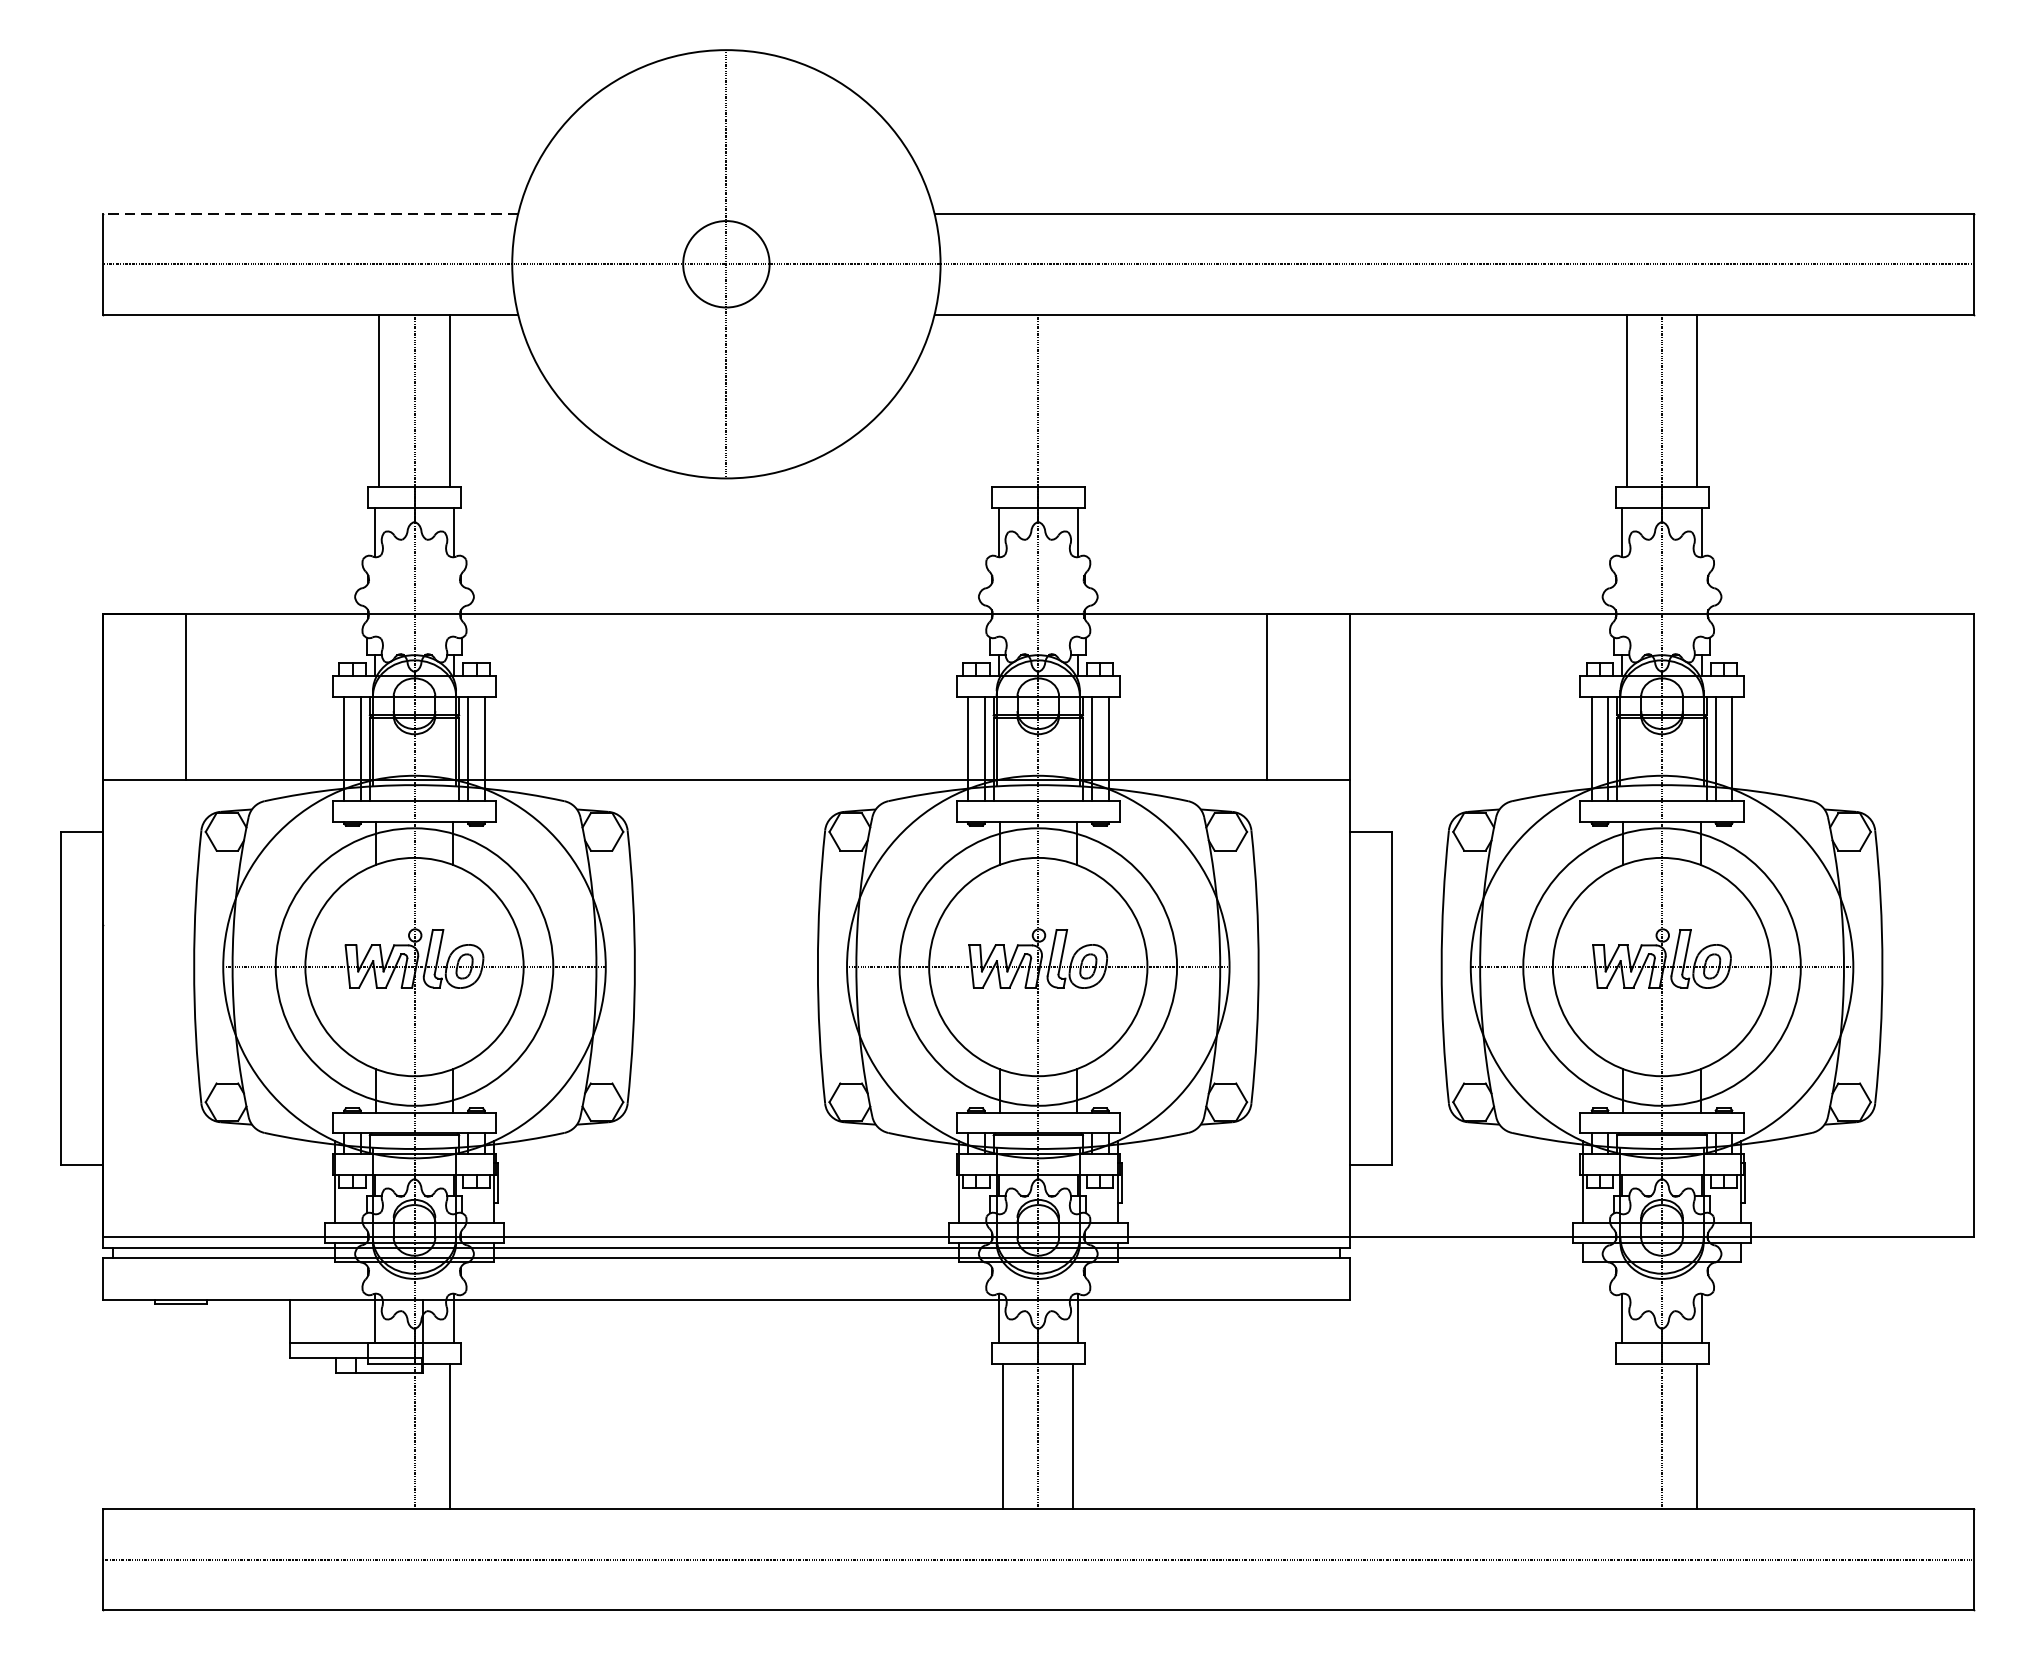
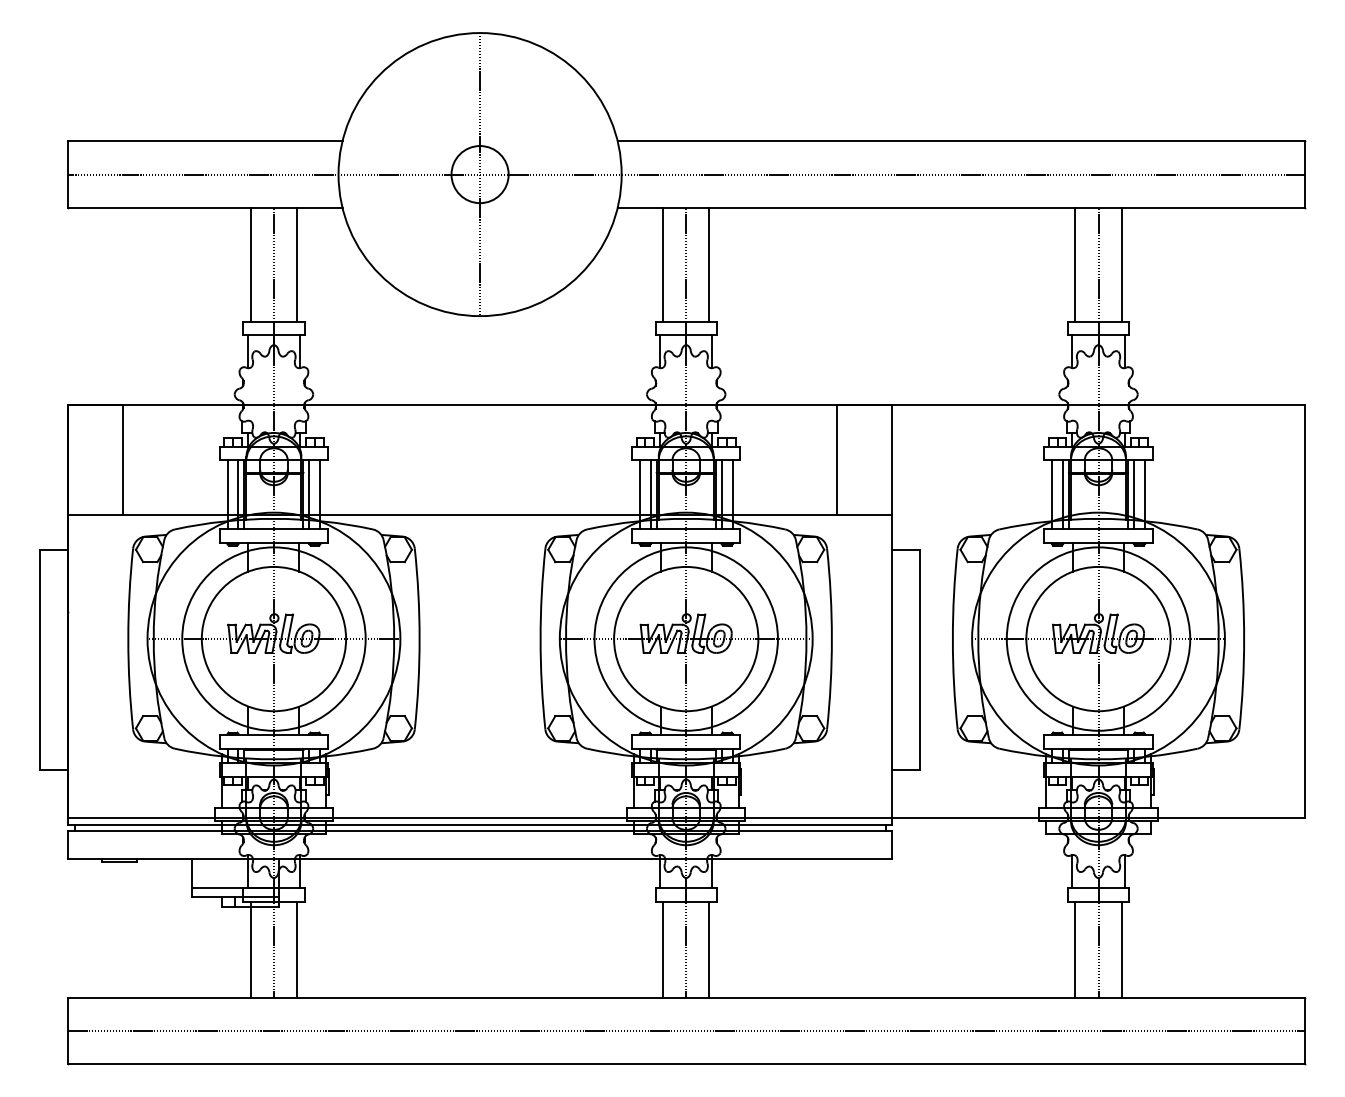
line: (309, 214) -> (204, 141), dashed -> solid
line: (1003, 400) -> (663, 264), added
line: (1073, 400) -> (709, 264), added
line: (379, 1436) -> (250, 949), added
line: (1627, 1436) -> (1075, 949), added

